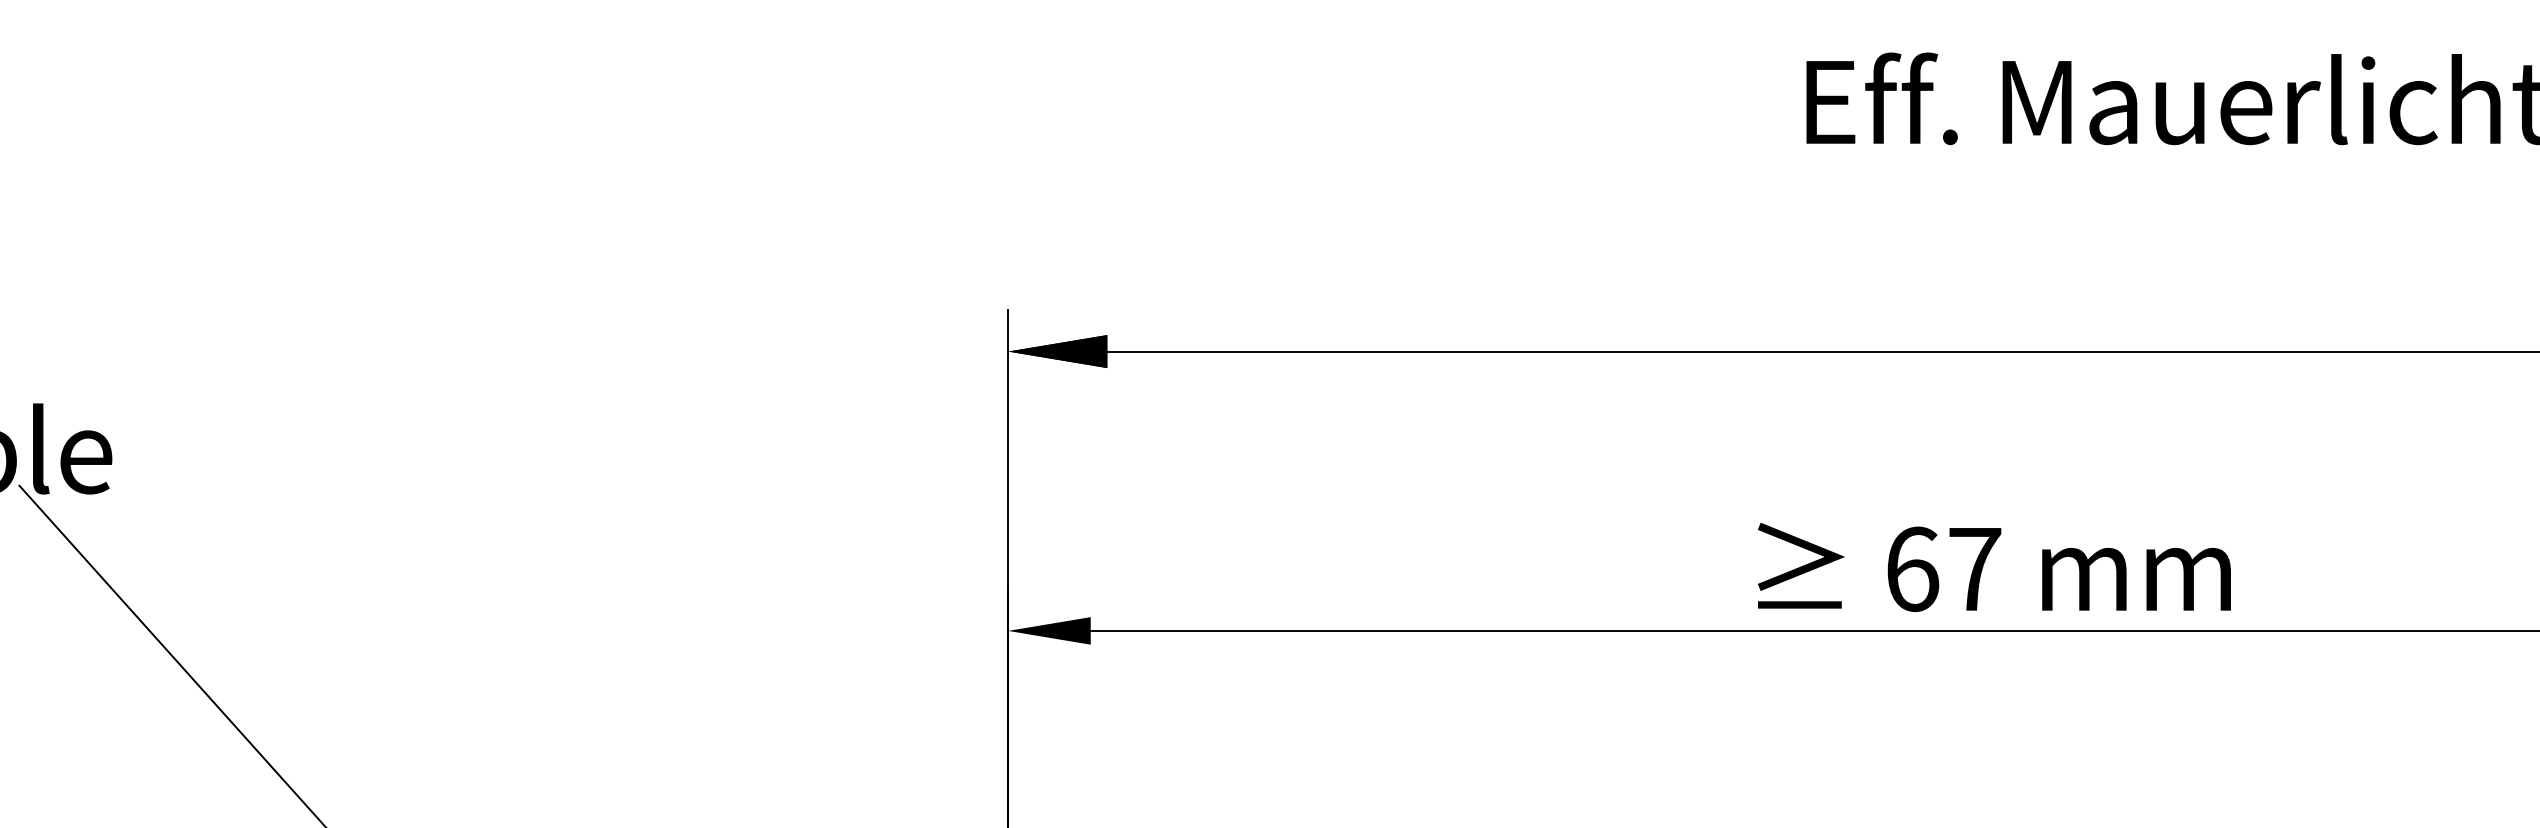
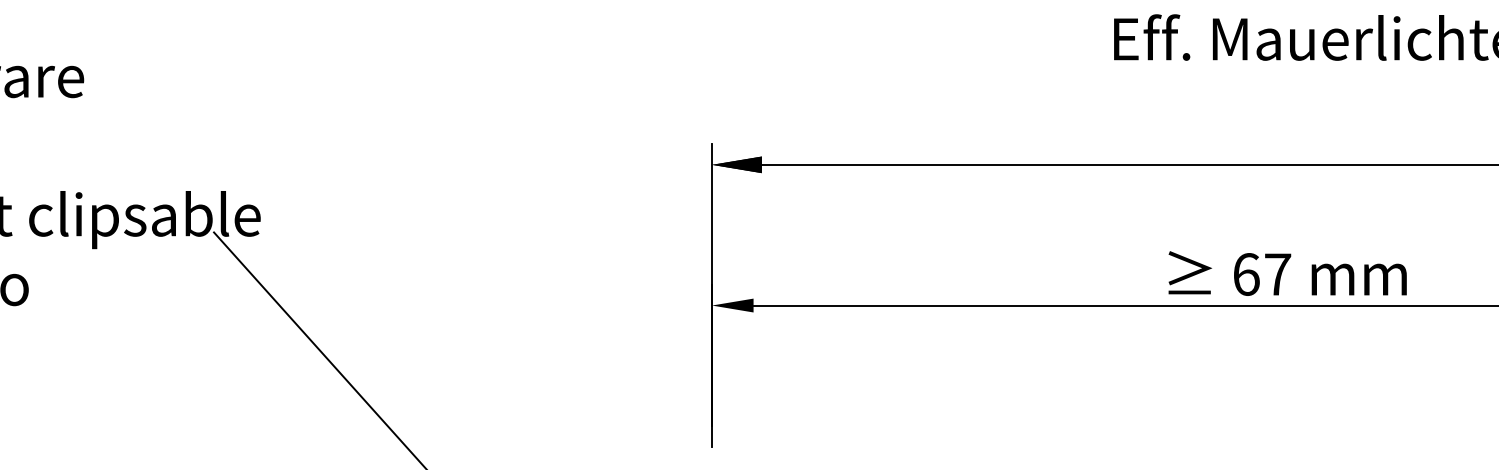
text: (1994, 567) -> (1287, 273), moved

